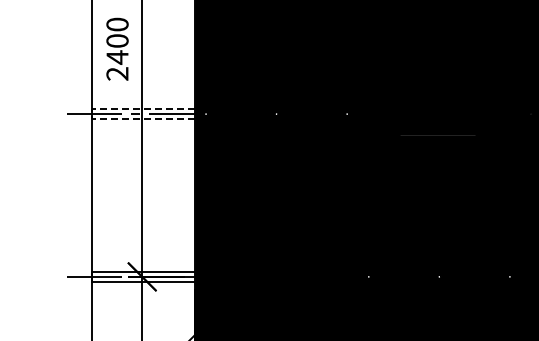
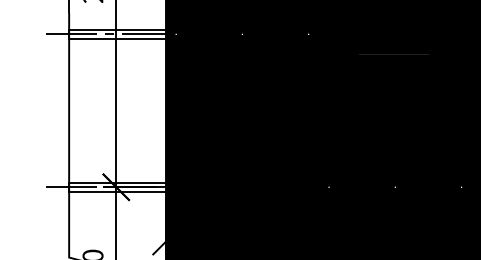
line: (92, 114) -> (69, 34), dashed -> solid

